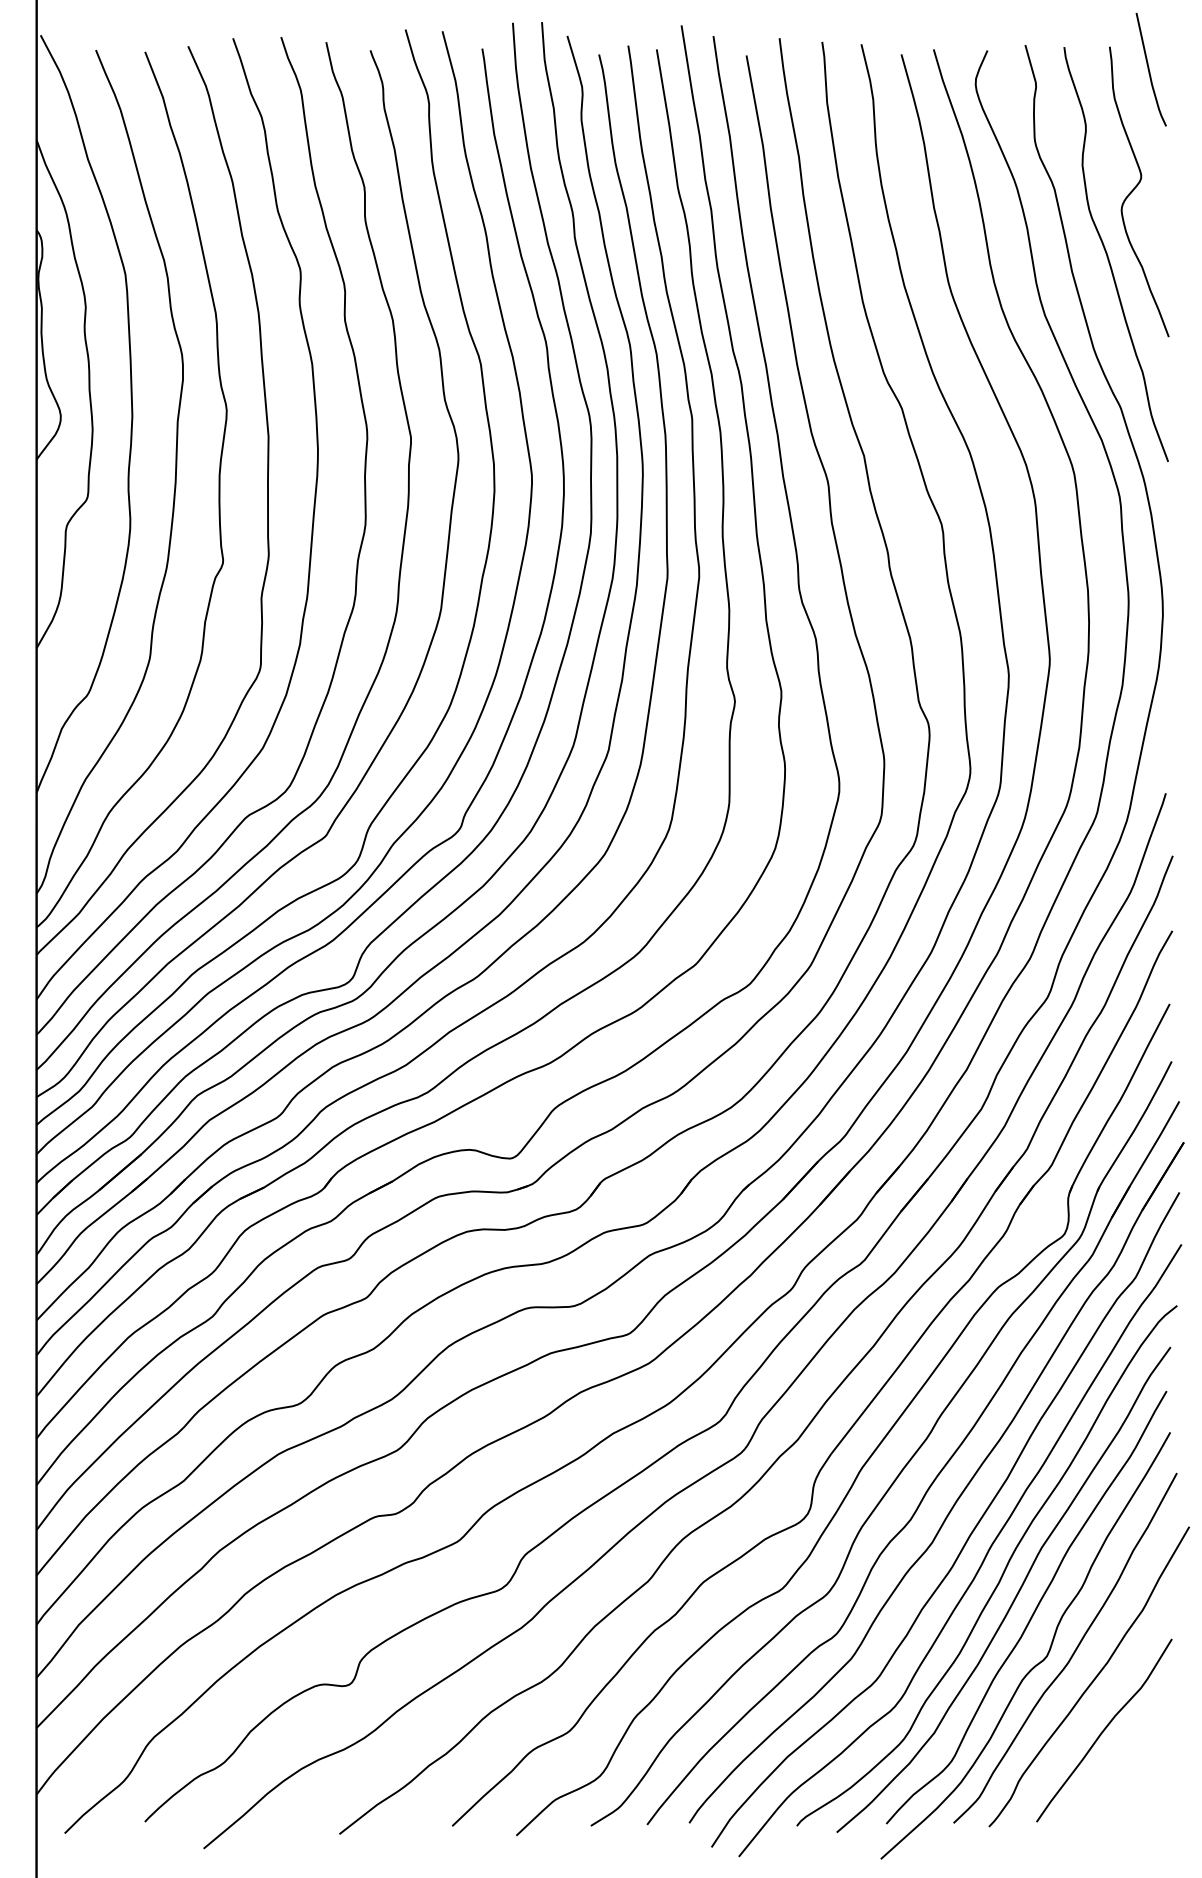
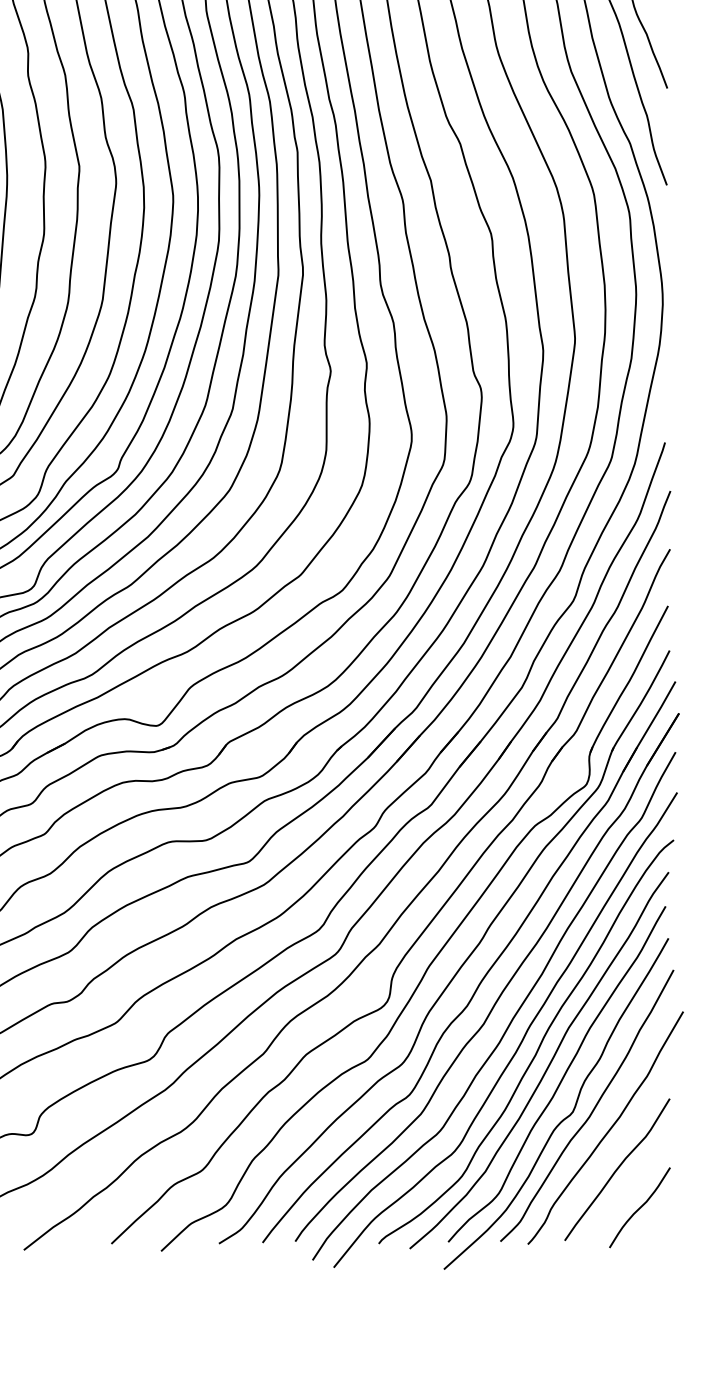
curve: (1133, 1779) -> (639, 1207), added

